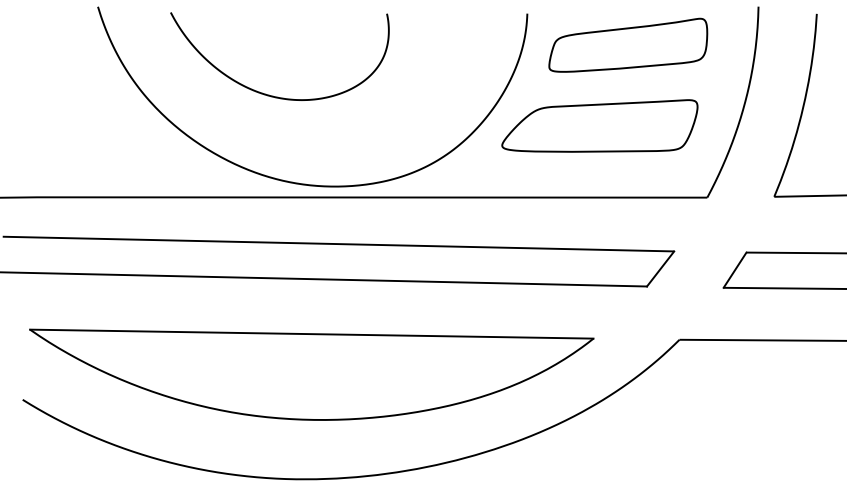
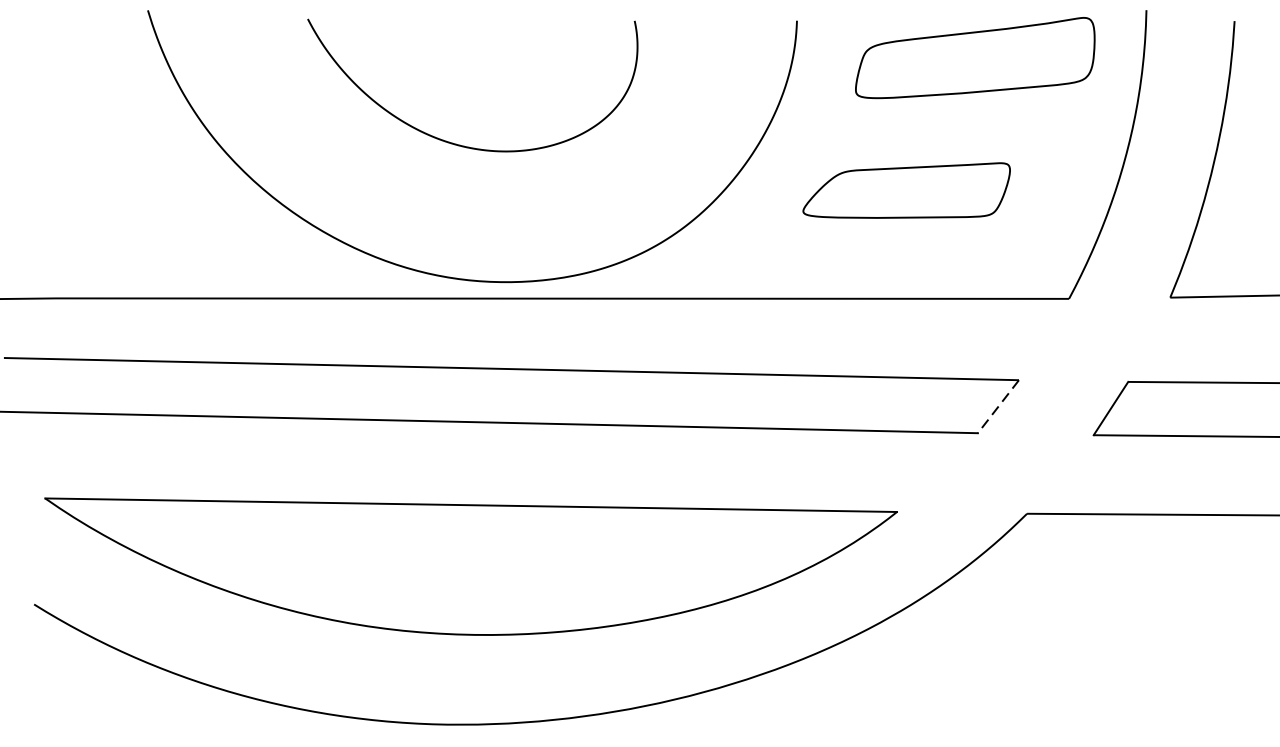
part: (628, 44) -> (975, 56), moved
curve: (269, 94) -> (457, 142), moved
part: (599, 125) -> (906, 189), size x0.7
line: (660, 269) -> (998, 407), solid -> dashed

